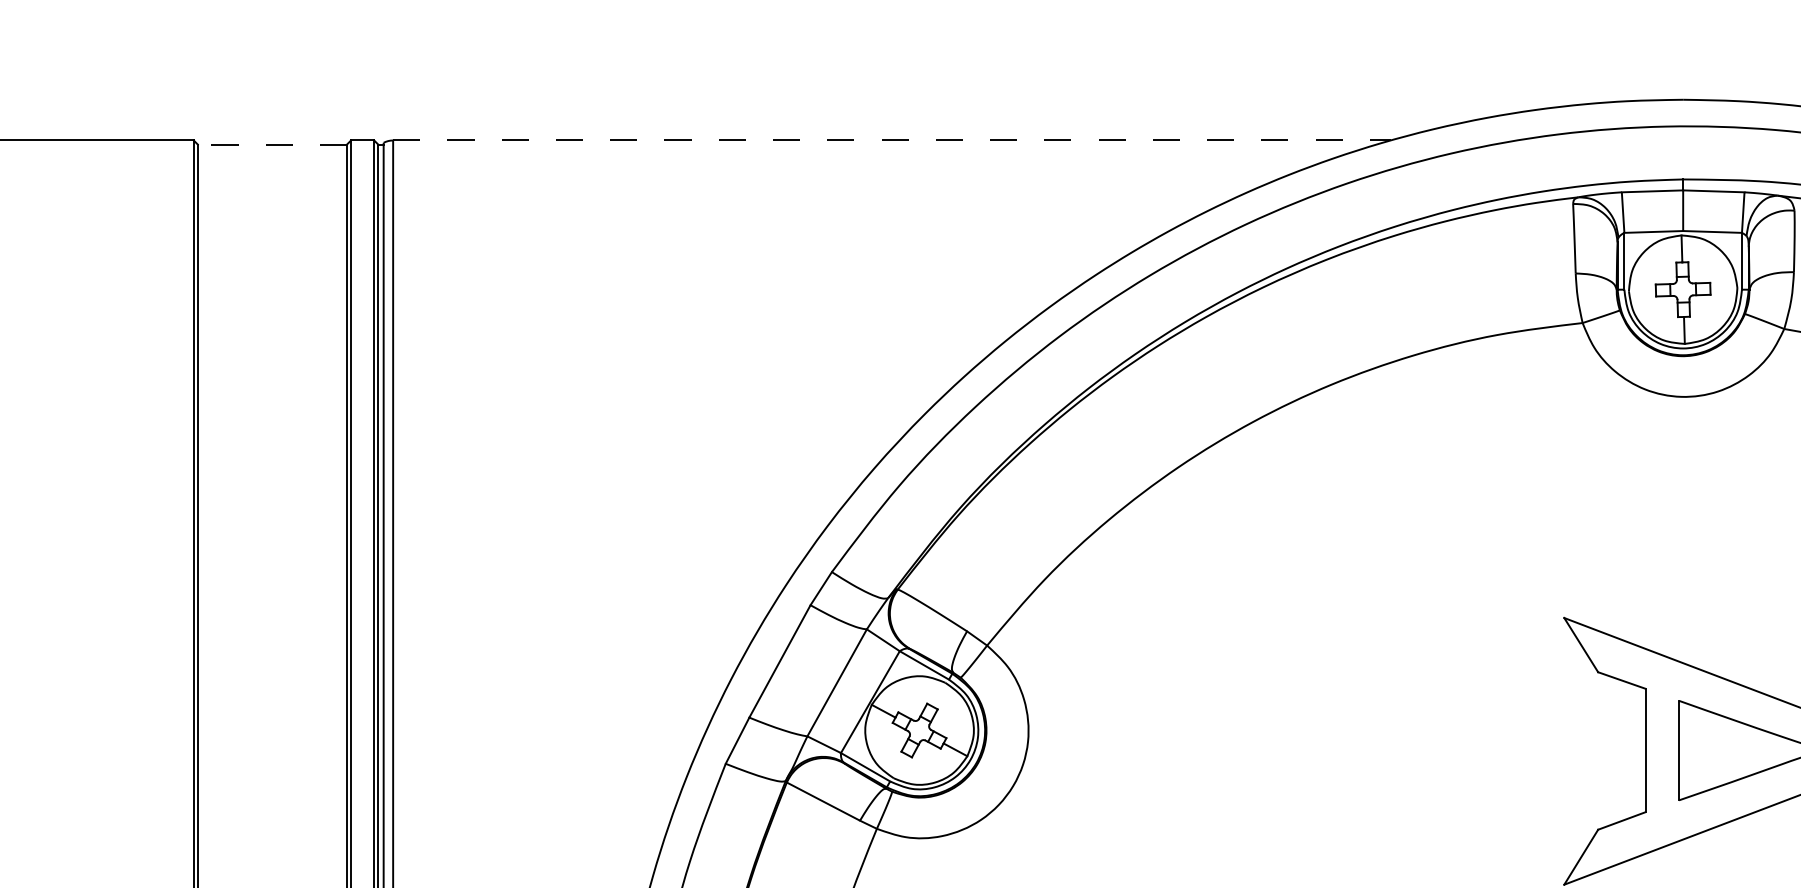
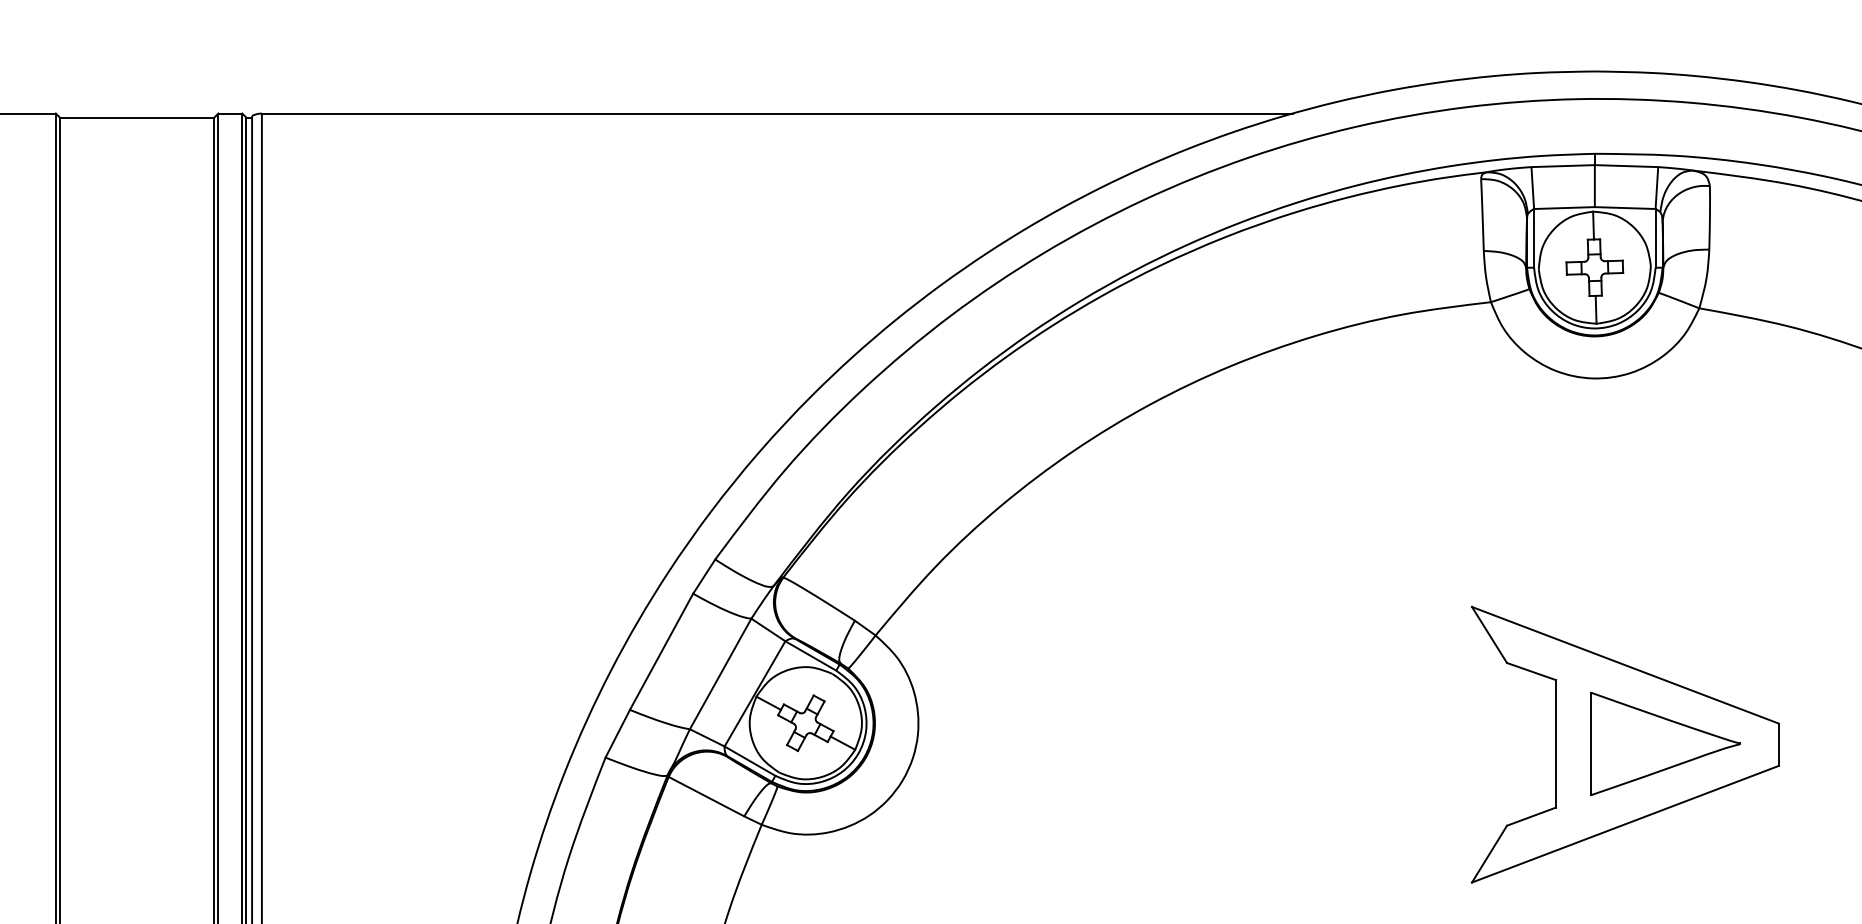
line: (892, 140) -> (777, 113), dashed -> solid
line: (271, 144) -> (136, 117), dashed -> solid

